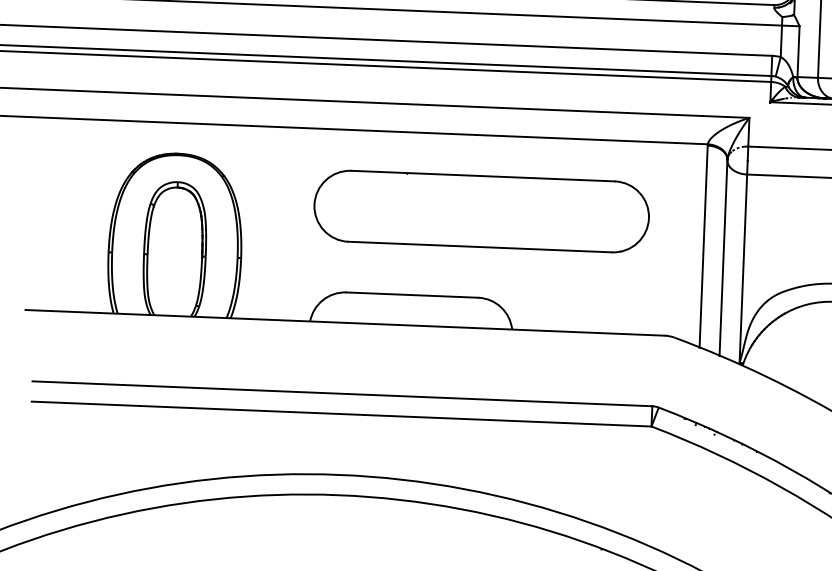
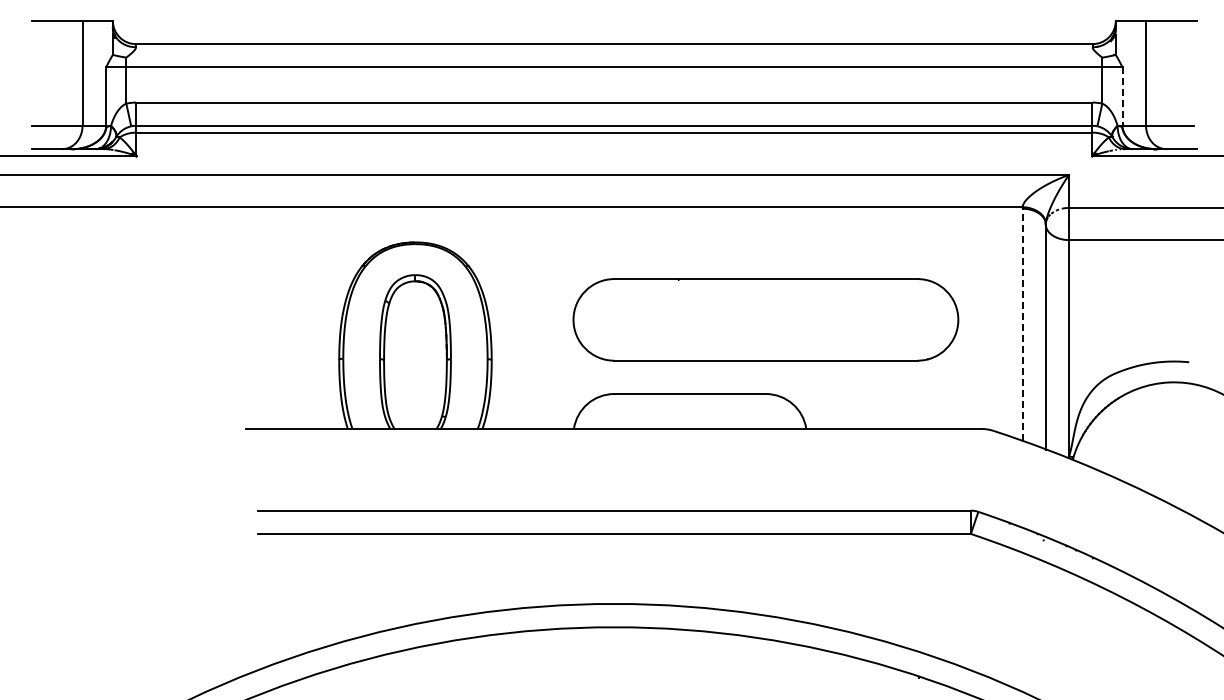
line: (798, 52) -> (1122, 97), solid -> dashed
part: (481, 211) -> (765, 319), moved
line: (703, 246) -> (1022, 324), solid -> dashed

